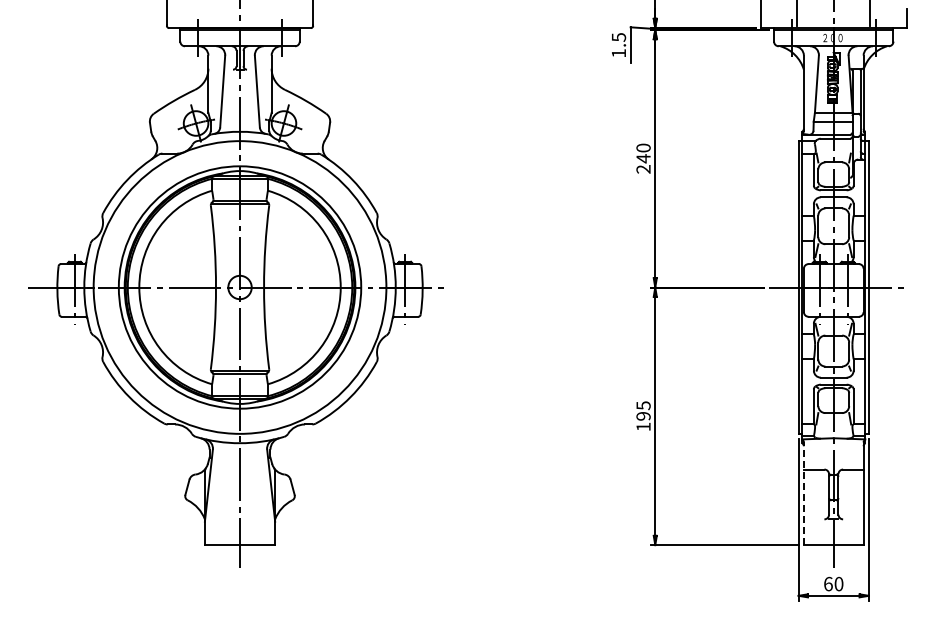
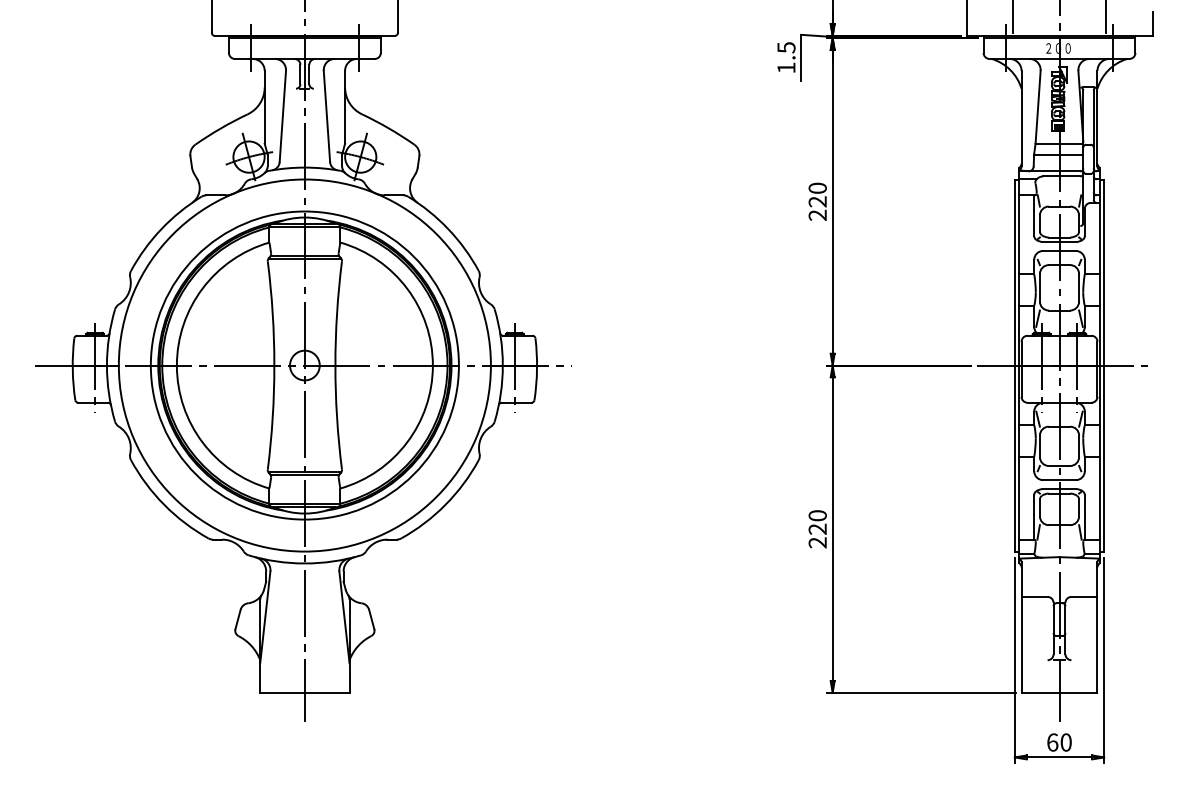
text: (643, 158) -> (817, 201), 240 -> 220
text: (643, 416) -> (817, 529), 195 -> 220
line: (803, 493) -> (1021, 627), dashed -> solid

